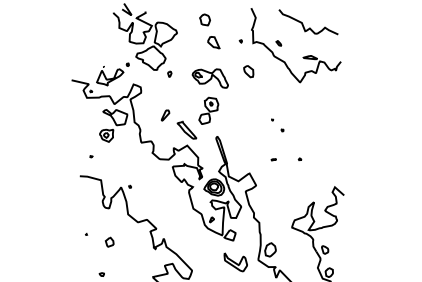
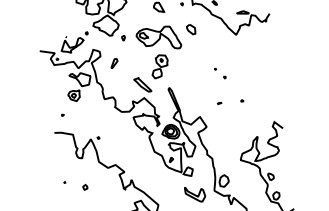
part: (210, 78) -> (158, 38), size x1.43
part: (165, 115) -> (114, 63), moved
part: (109, 242) -> (85, 187), size x0.62

